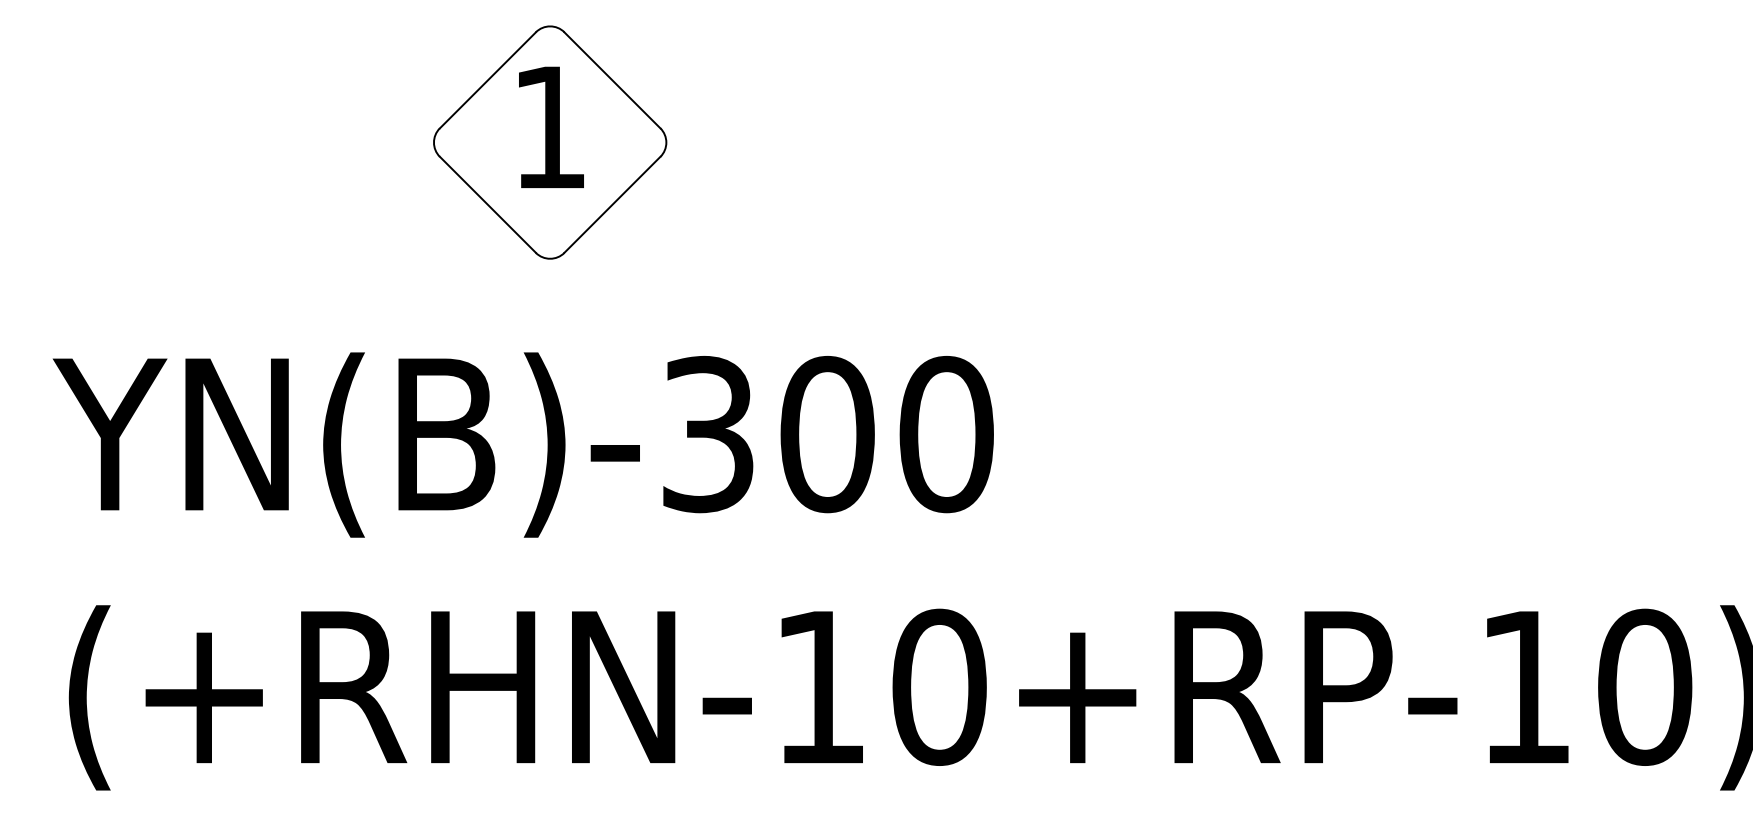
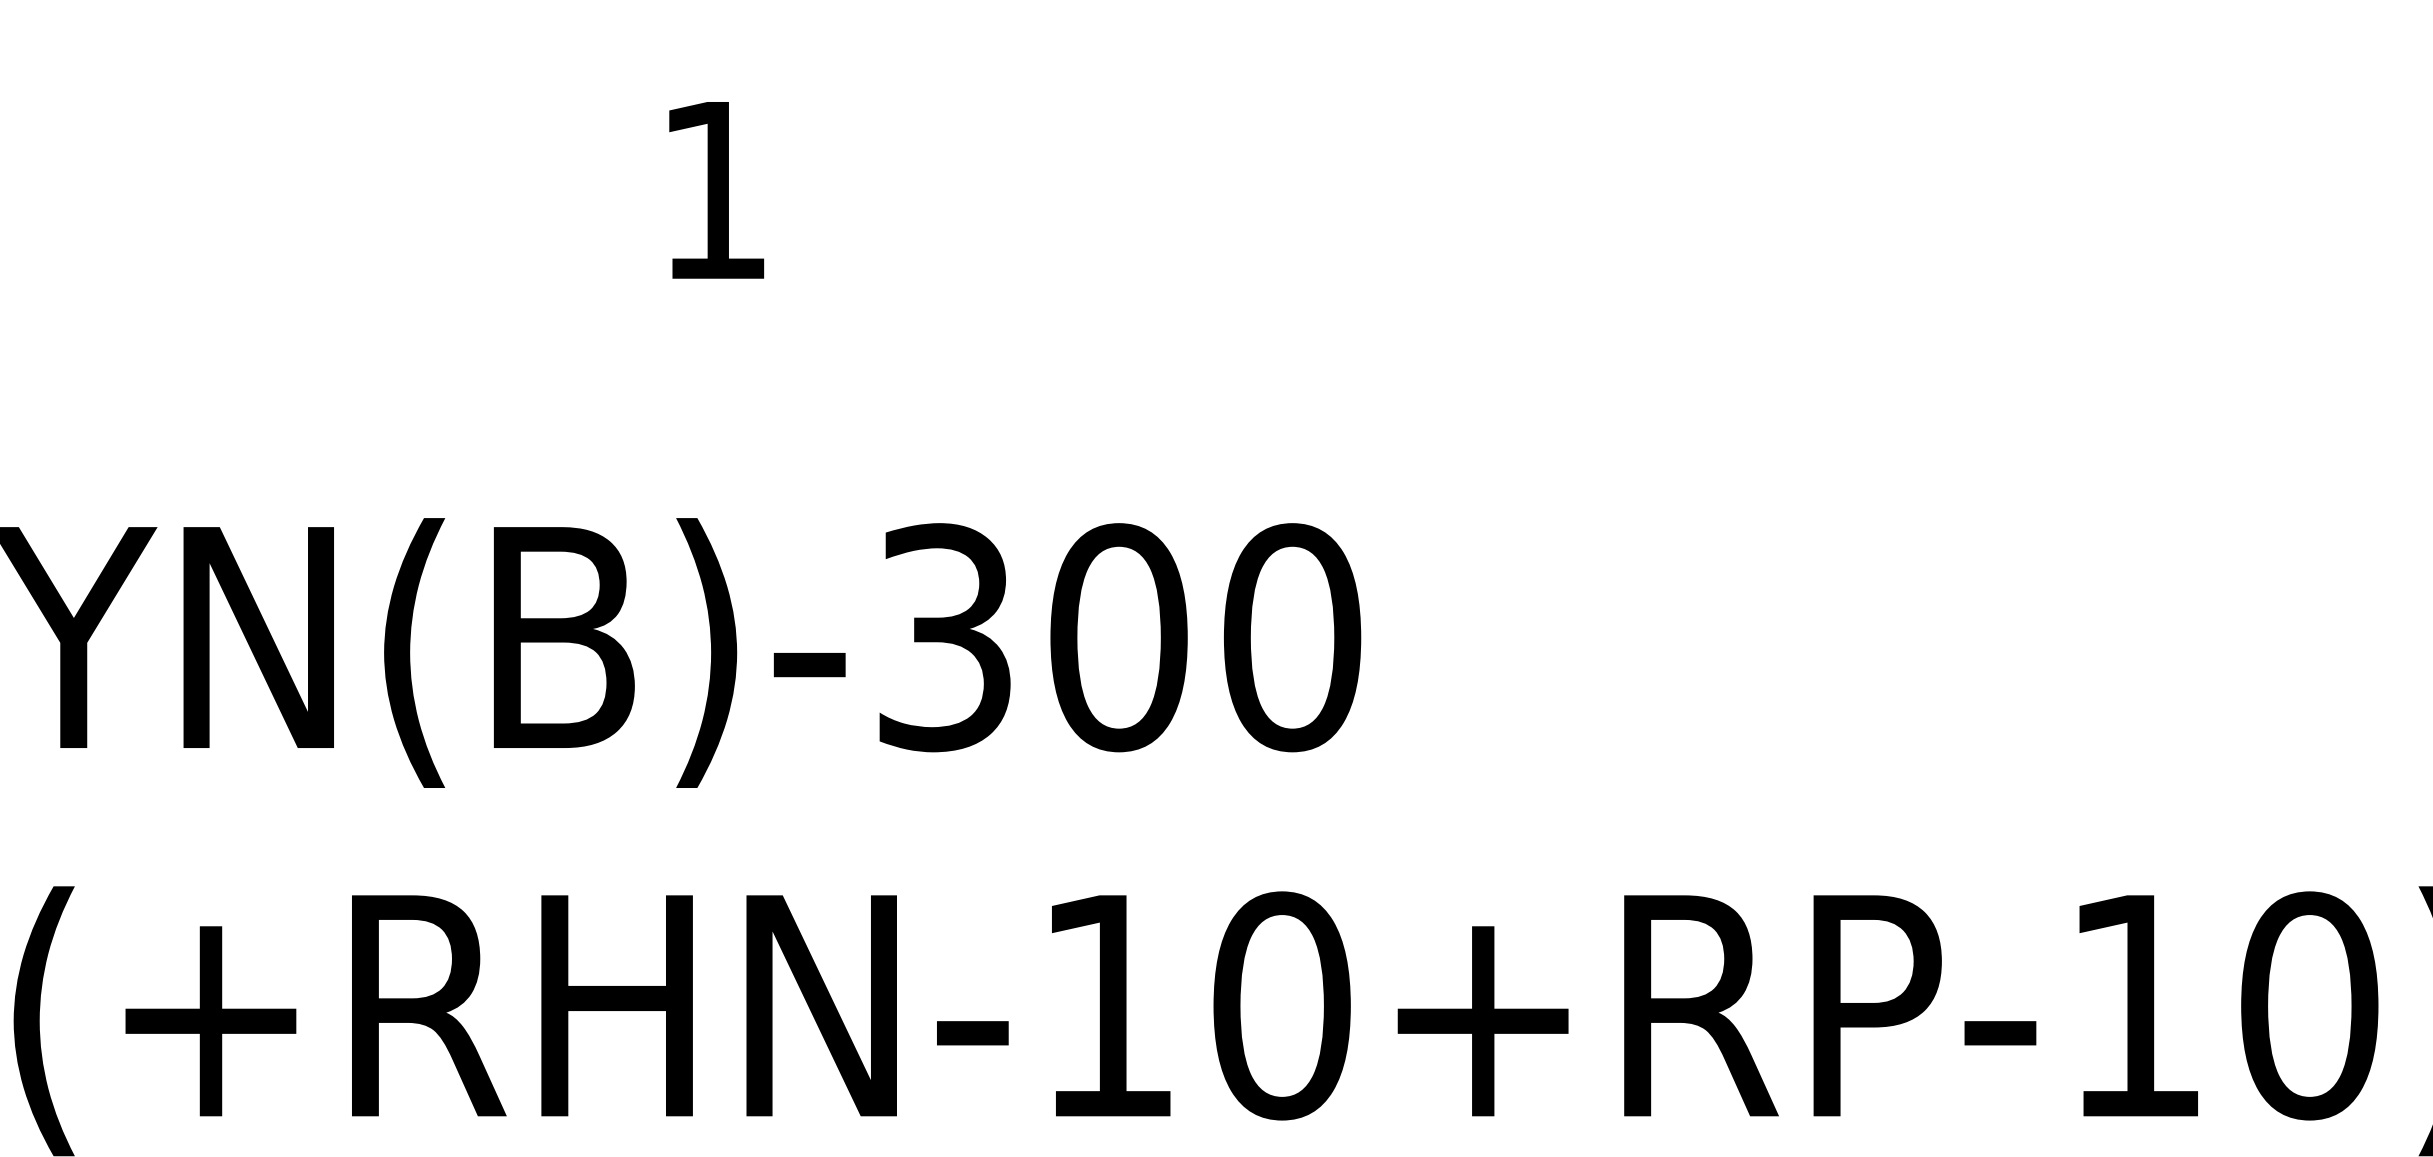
part: (550, 142) -> (715, 212), removed

